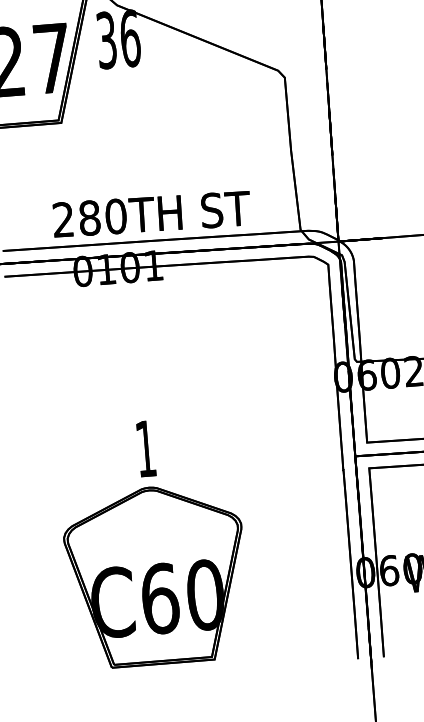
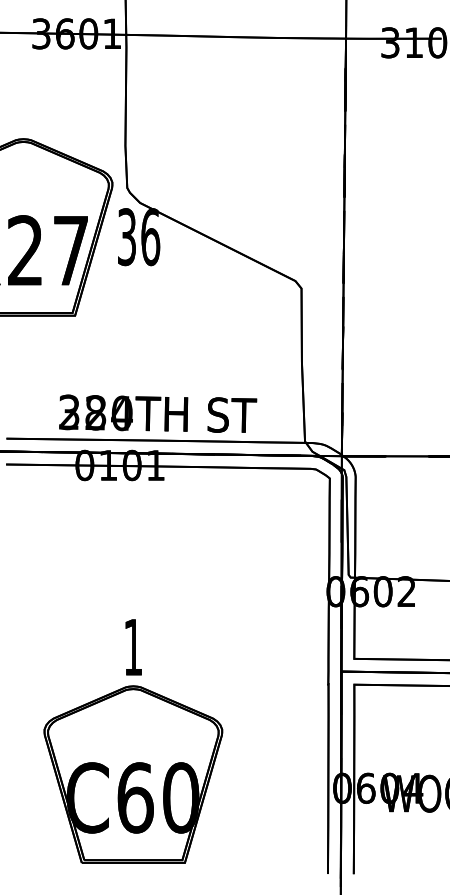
text: (89, 218) -> (95, 413), 280TH -> 324TH

